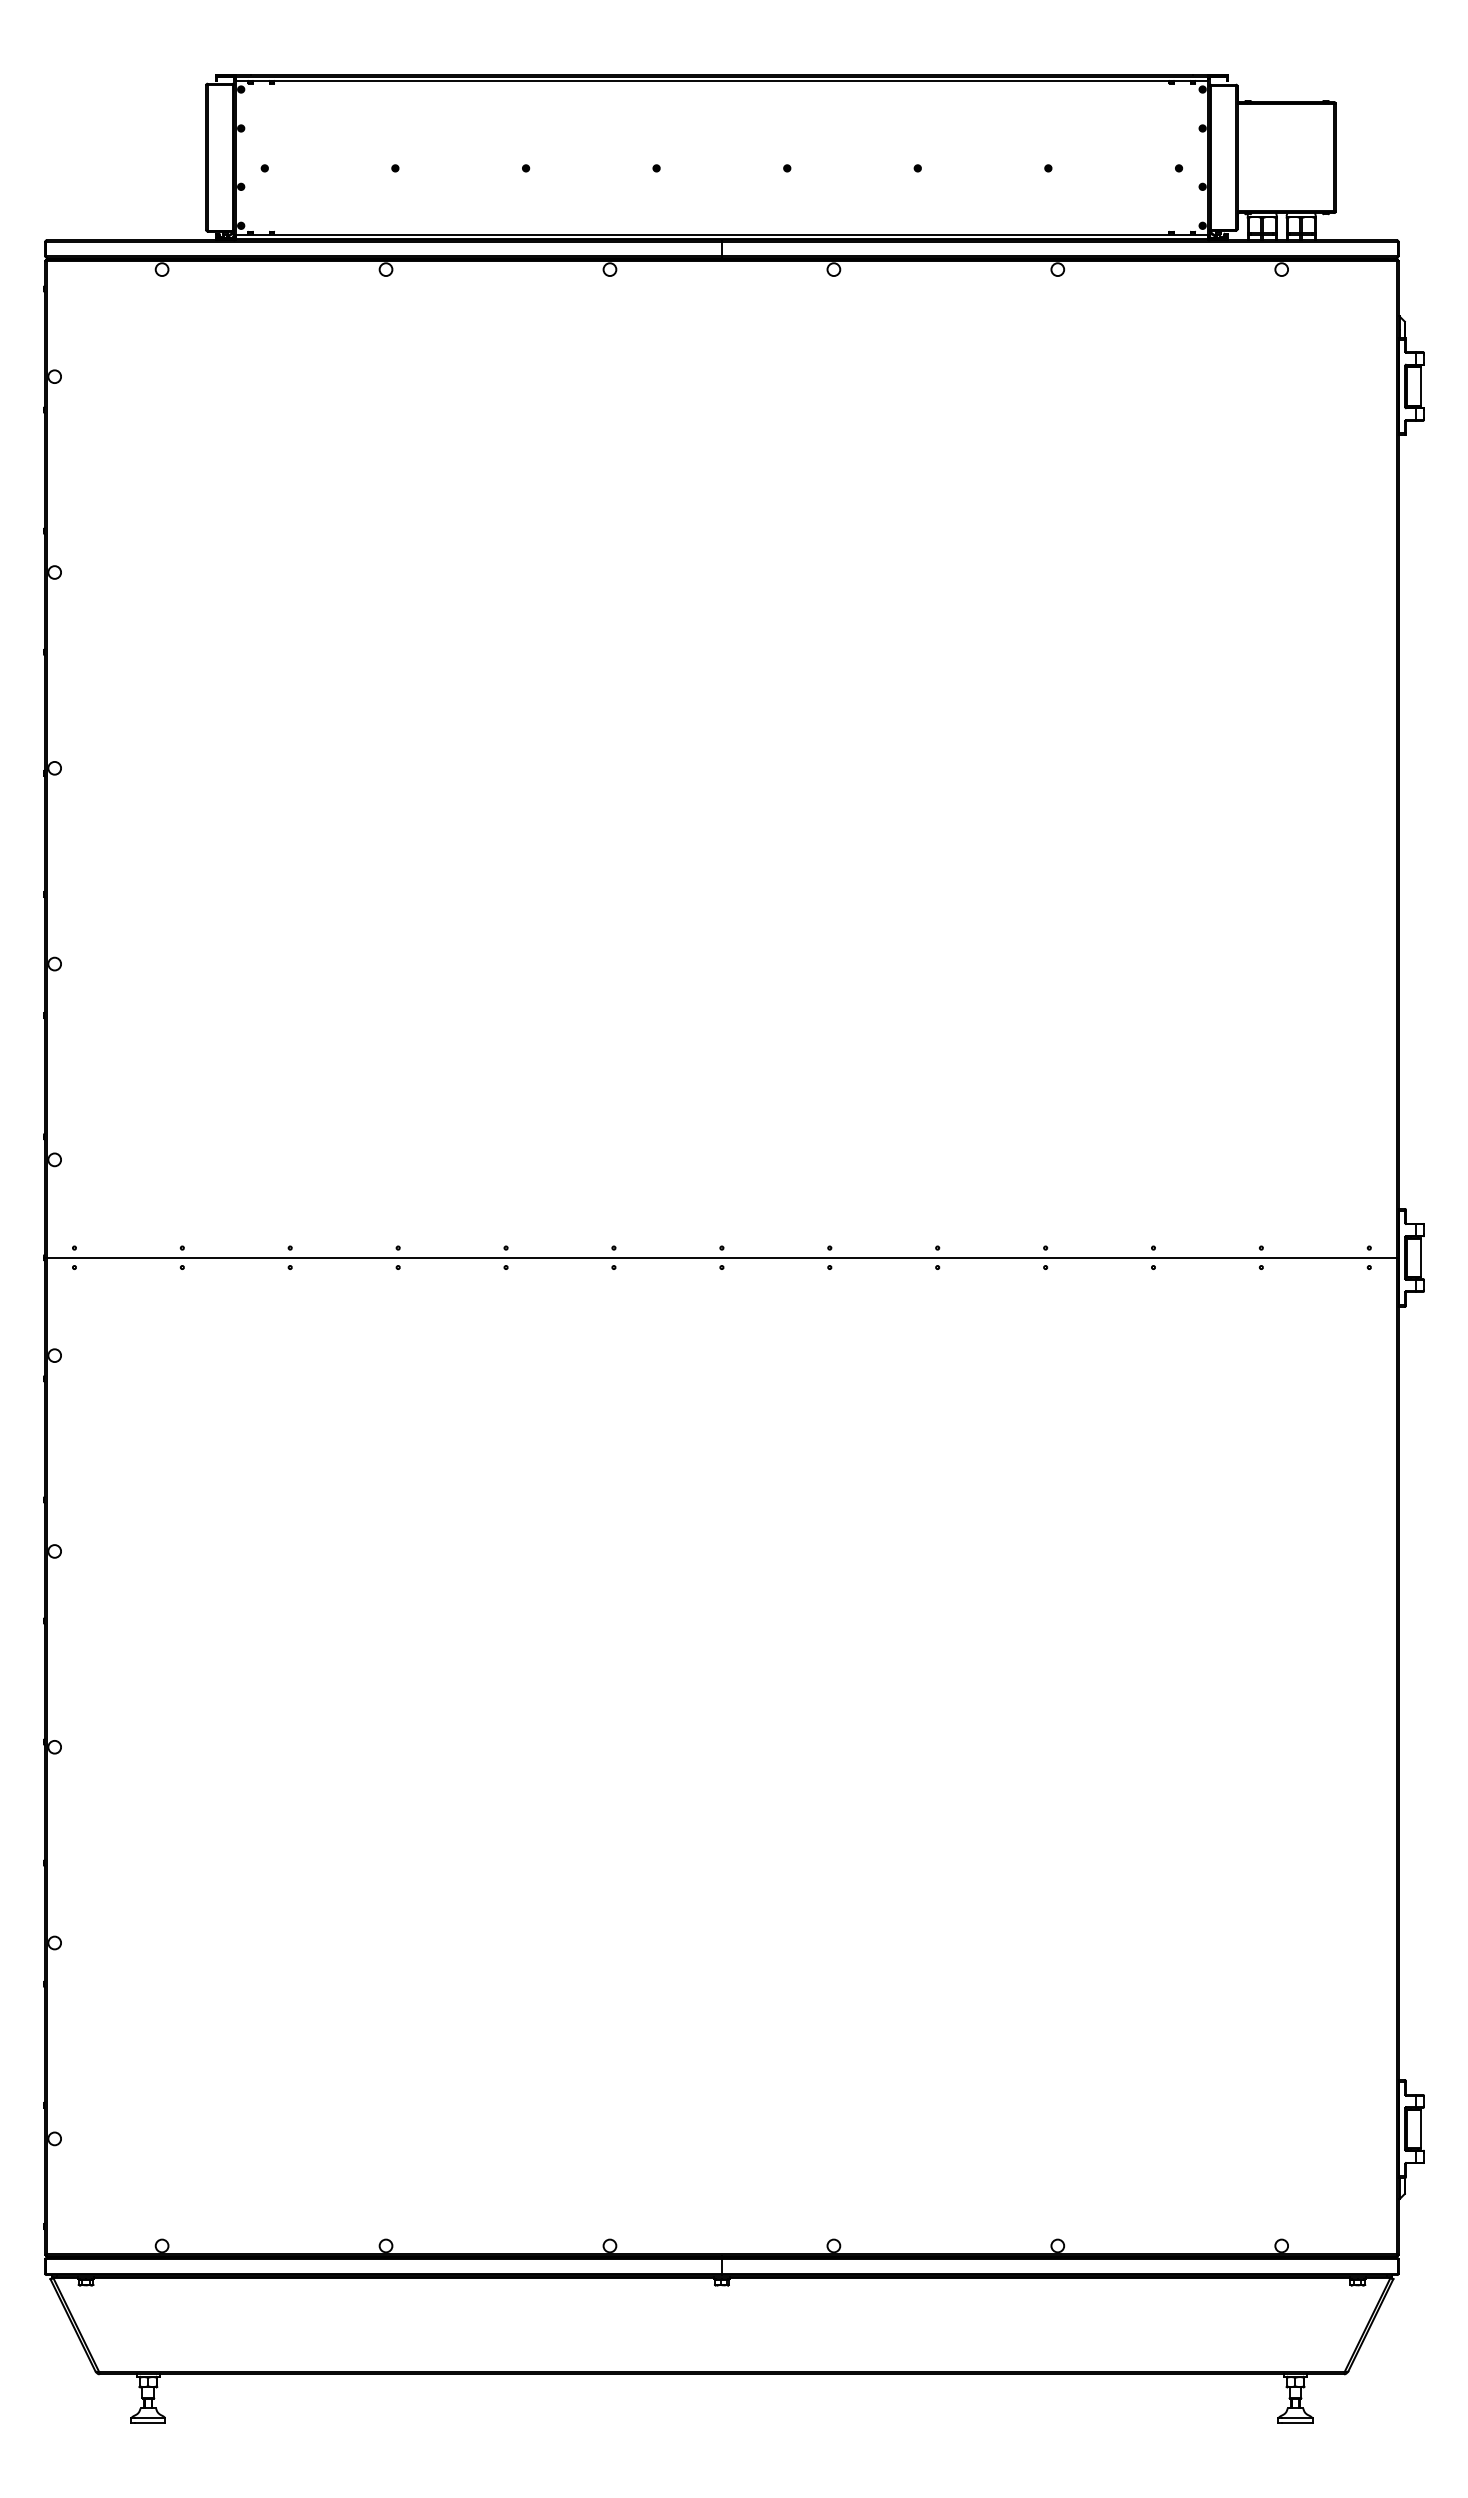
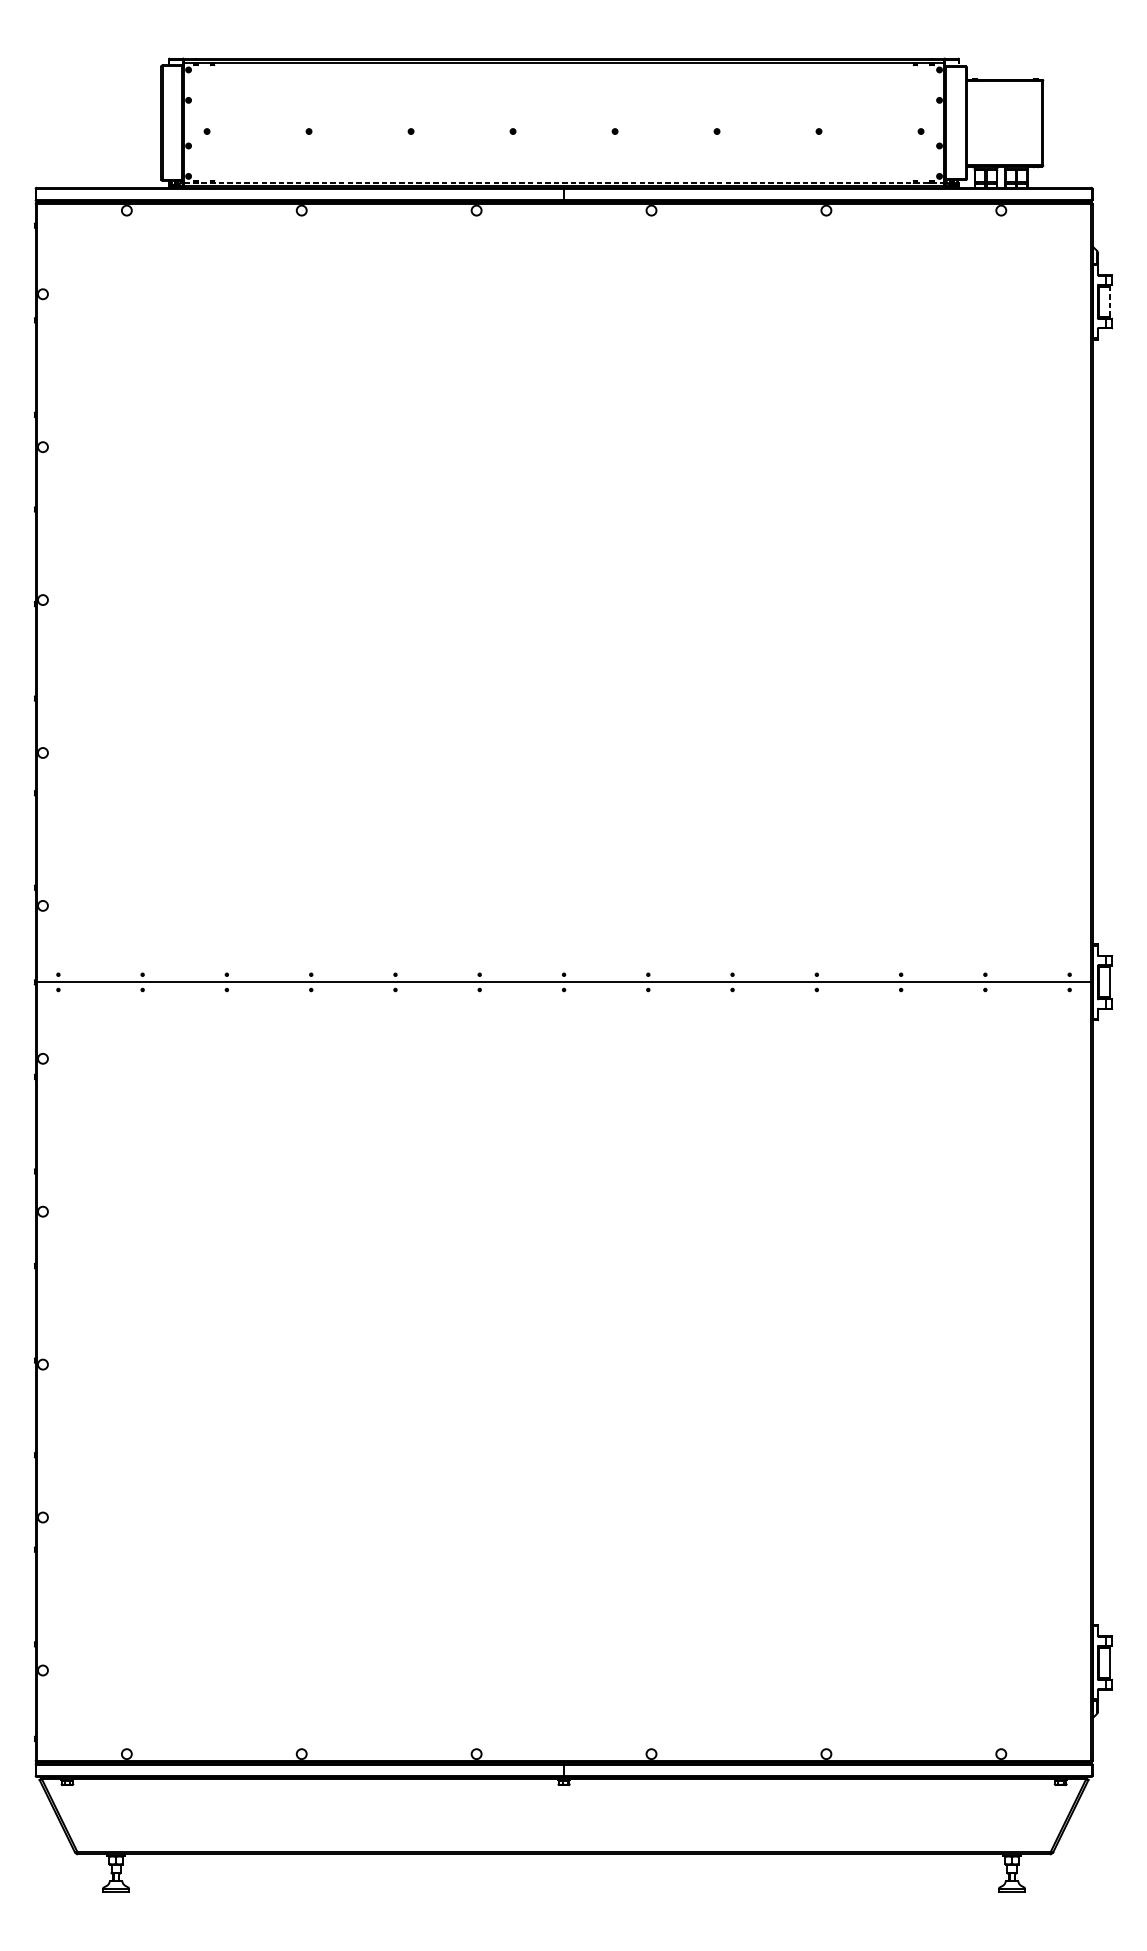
line: (722, 234) -> (564, 183), solid -> dashed
line: (1420, 385) -> (1109, 301), solid -> dashed

